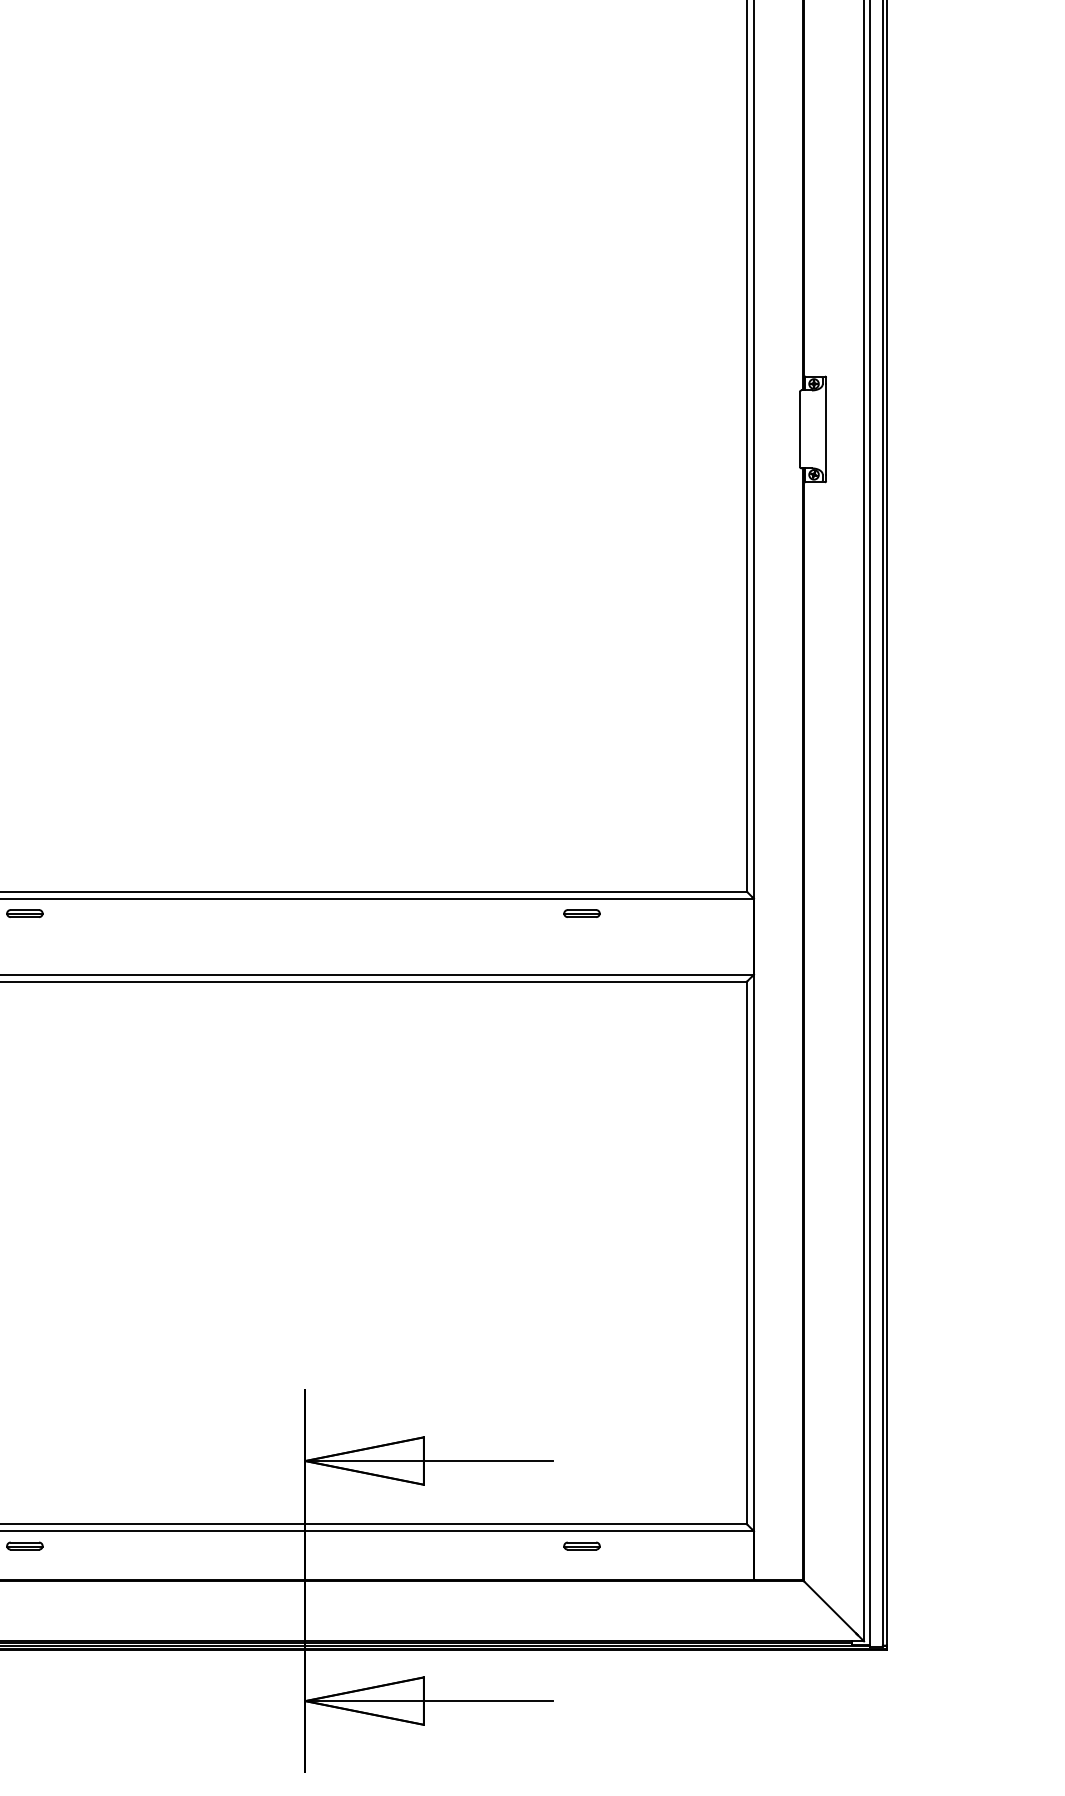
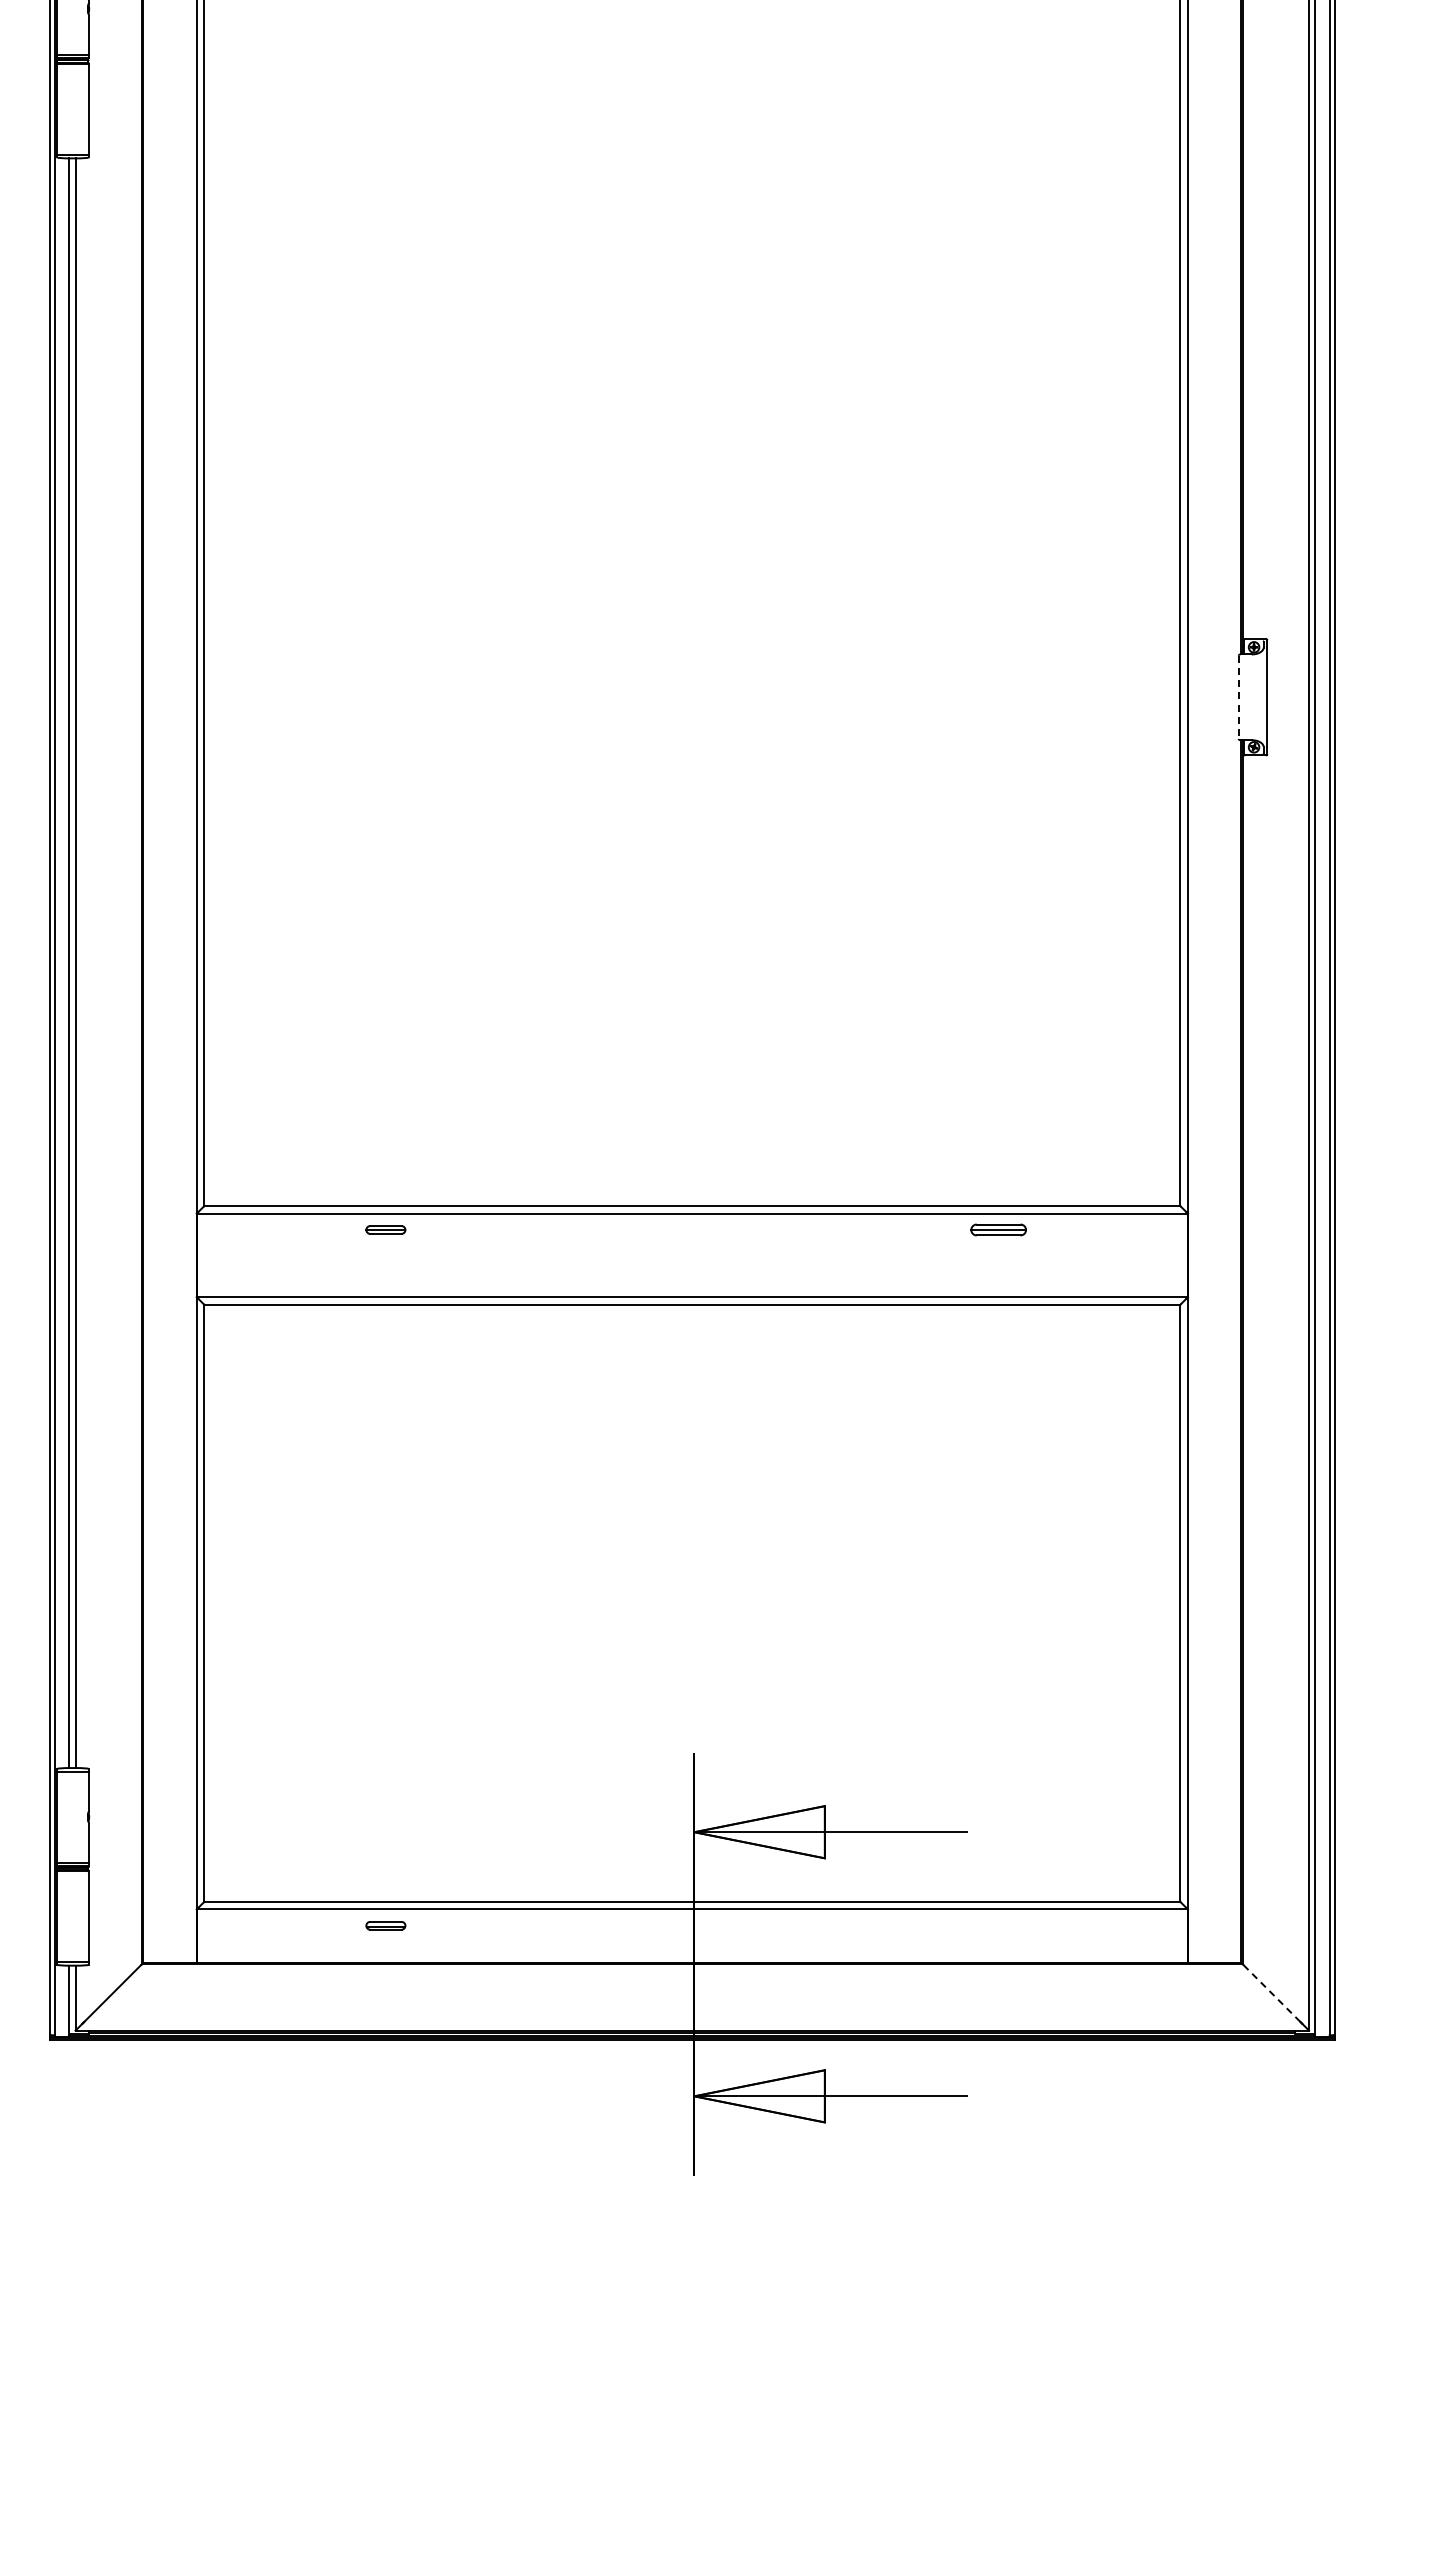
line: (799, 429) -> (1238, 697), solid -> dashed
part: (581, 913) -> (998, 1229), size x1.4
part: (581, 1545) -> (998, 1925), removed
line: (829, 1606) -> (1271, 1992), solid -> dashed

